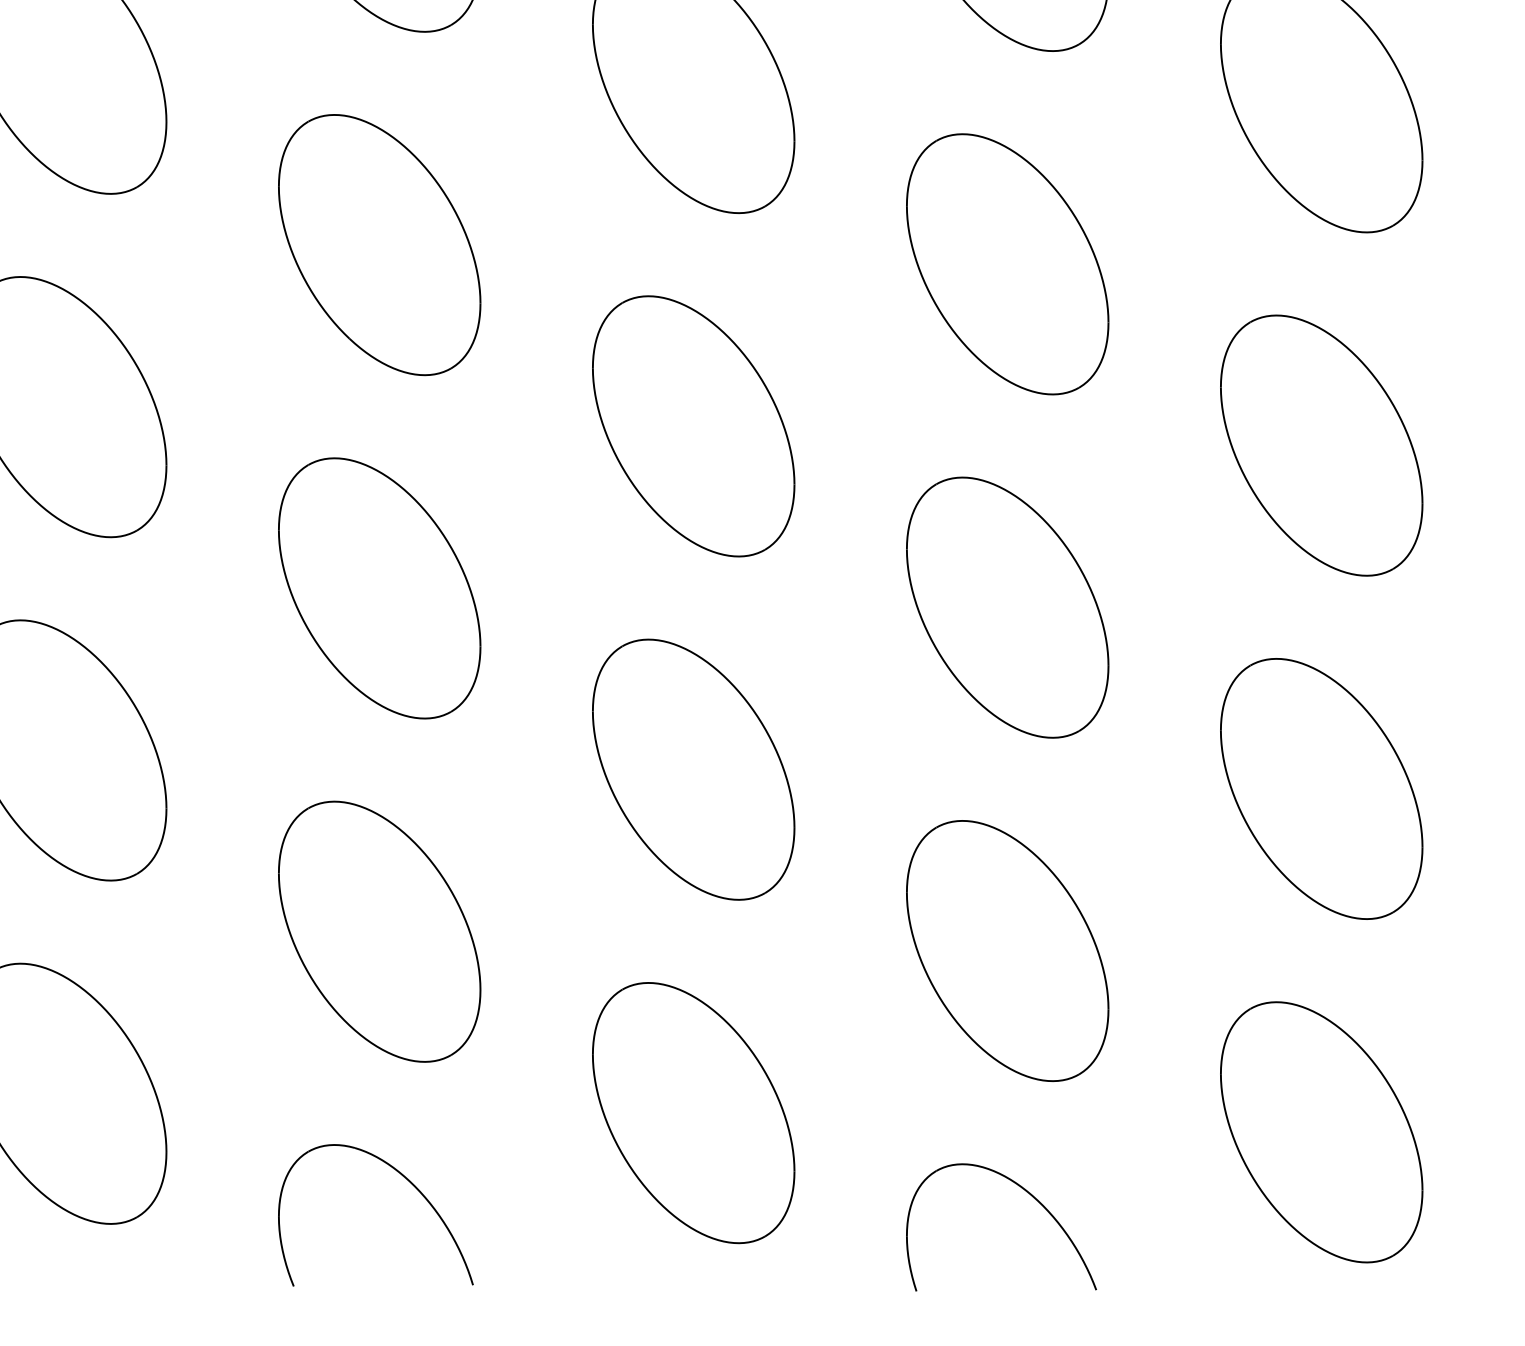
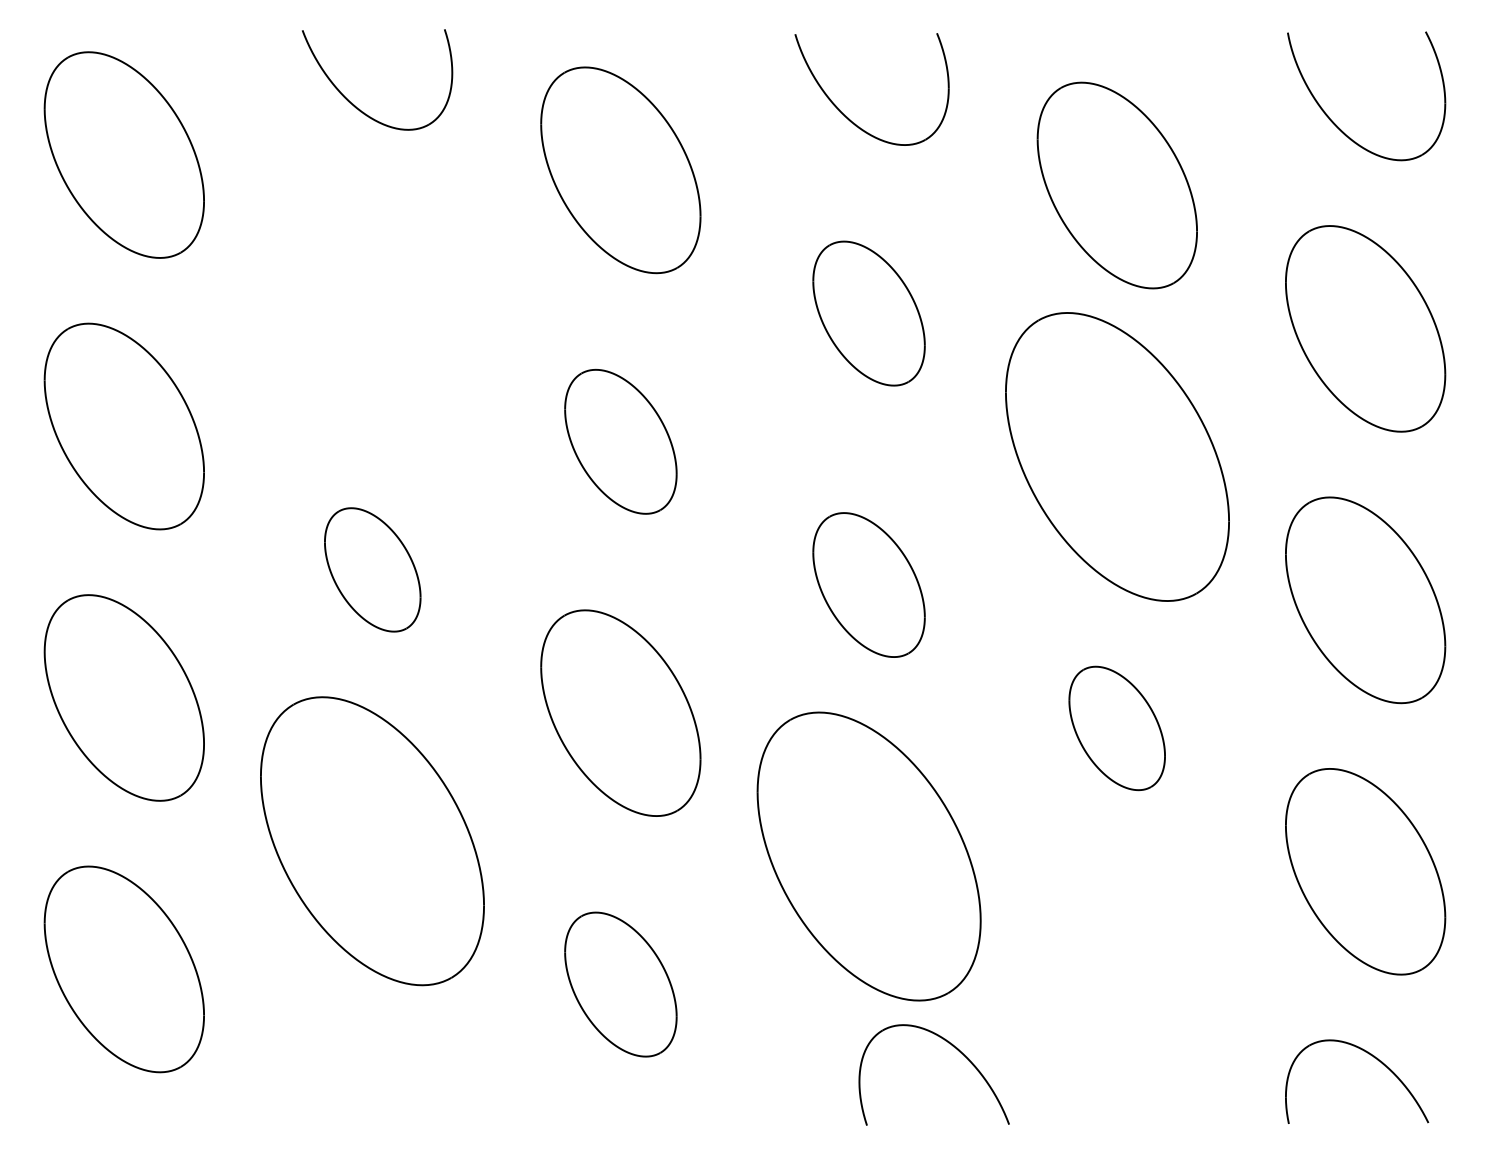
part: (379, 245) -> (372, 298), removed
part: (1006, 264) -> (868, 313), size x0.7
part: (693, 426) -> (620, 441), size x0.7
part: (1320, 445) -> (1116, 456), size x1.4
part: (379, 587) -> (372, 569), size x0.6
part: (1006, 606) -> (868, 584), size x0.7
part: (1320, 789) -> (1116, 728), size x0.6
part: (379, 932) -> (372, 841), size x1.4
part: (1006, 950) -> (868, 856), size x1.4
part: (693, 1112) -> (620, 984), size x0.7
part: (1320, 1131) -> (1116, 999), removed
part: (408, 1182) -> (395, 1039), removed
part: (1024, 1191) -> (952, 1046), moved

